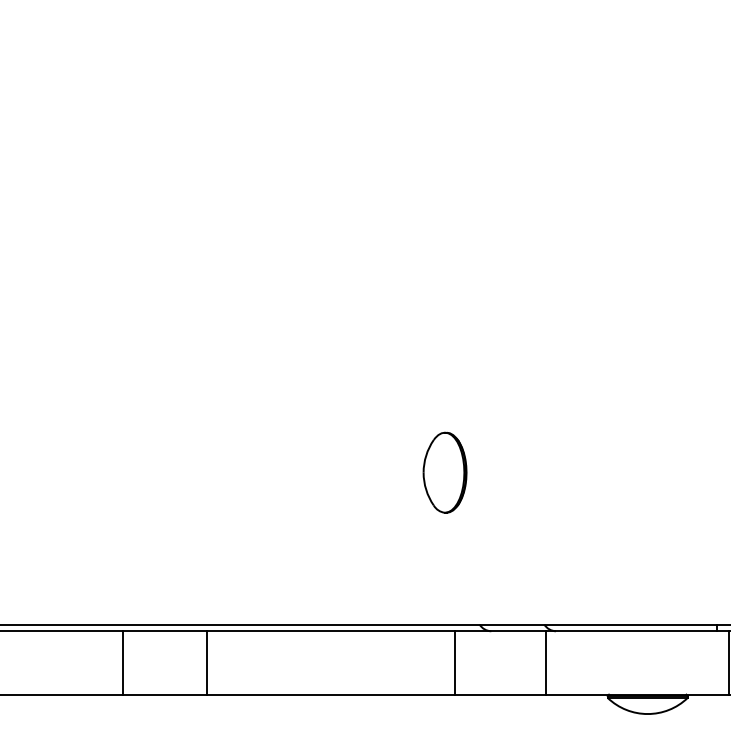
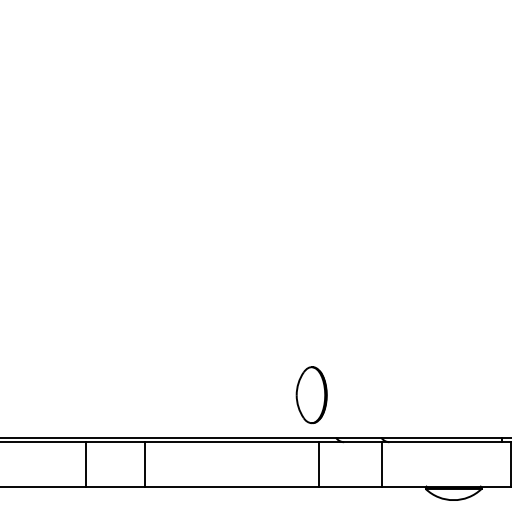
part: (444, 473) -> (311, 395), moved

